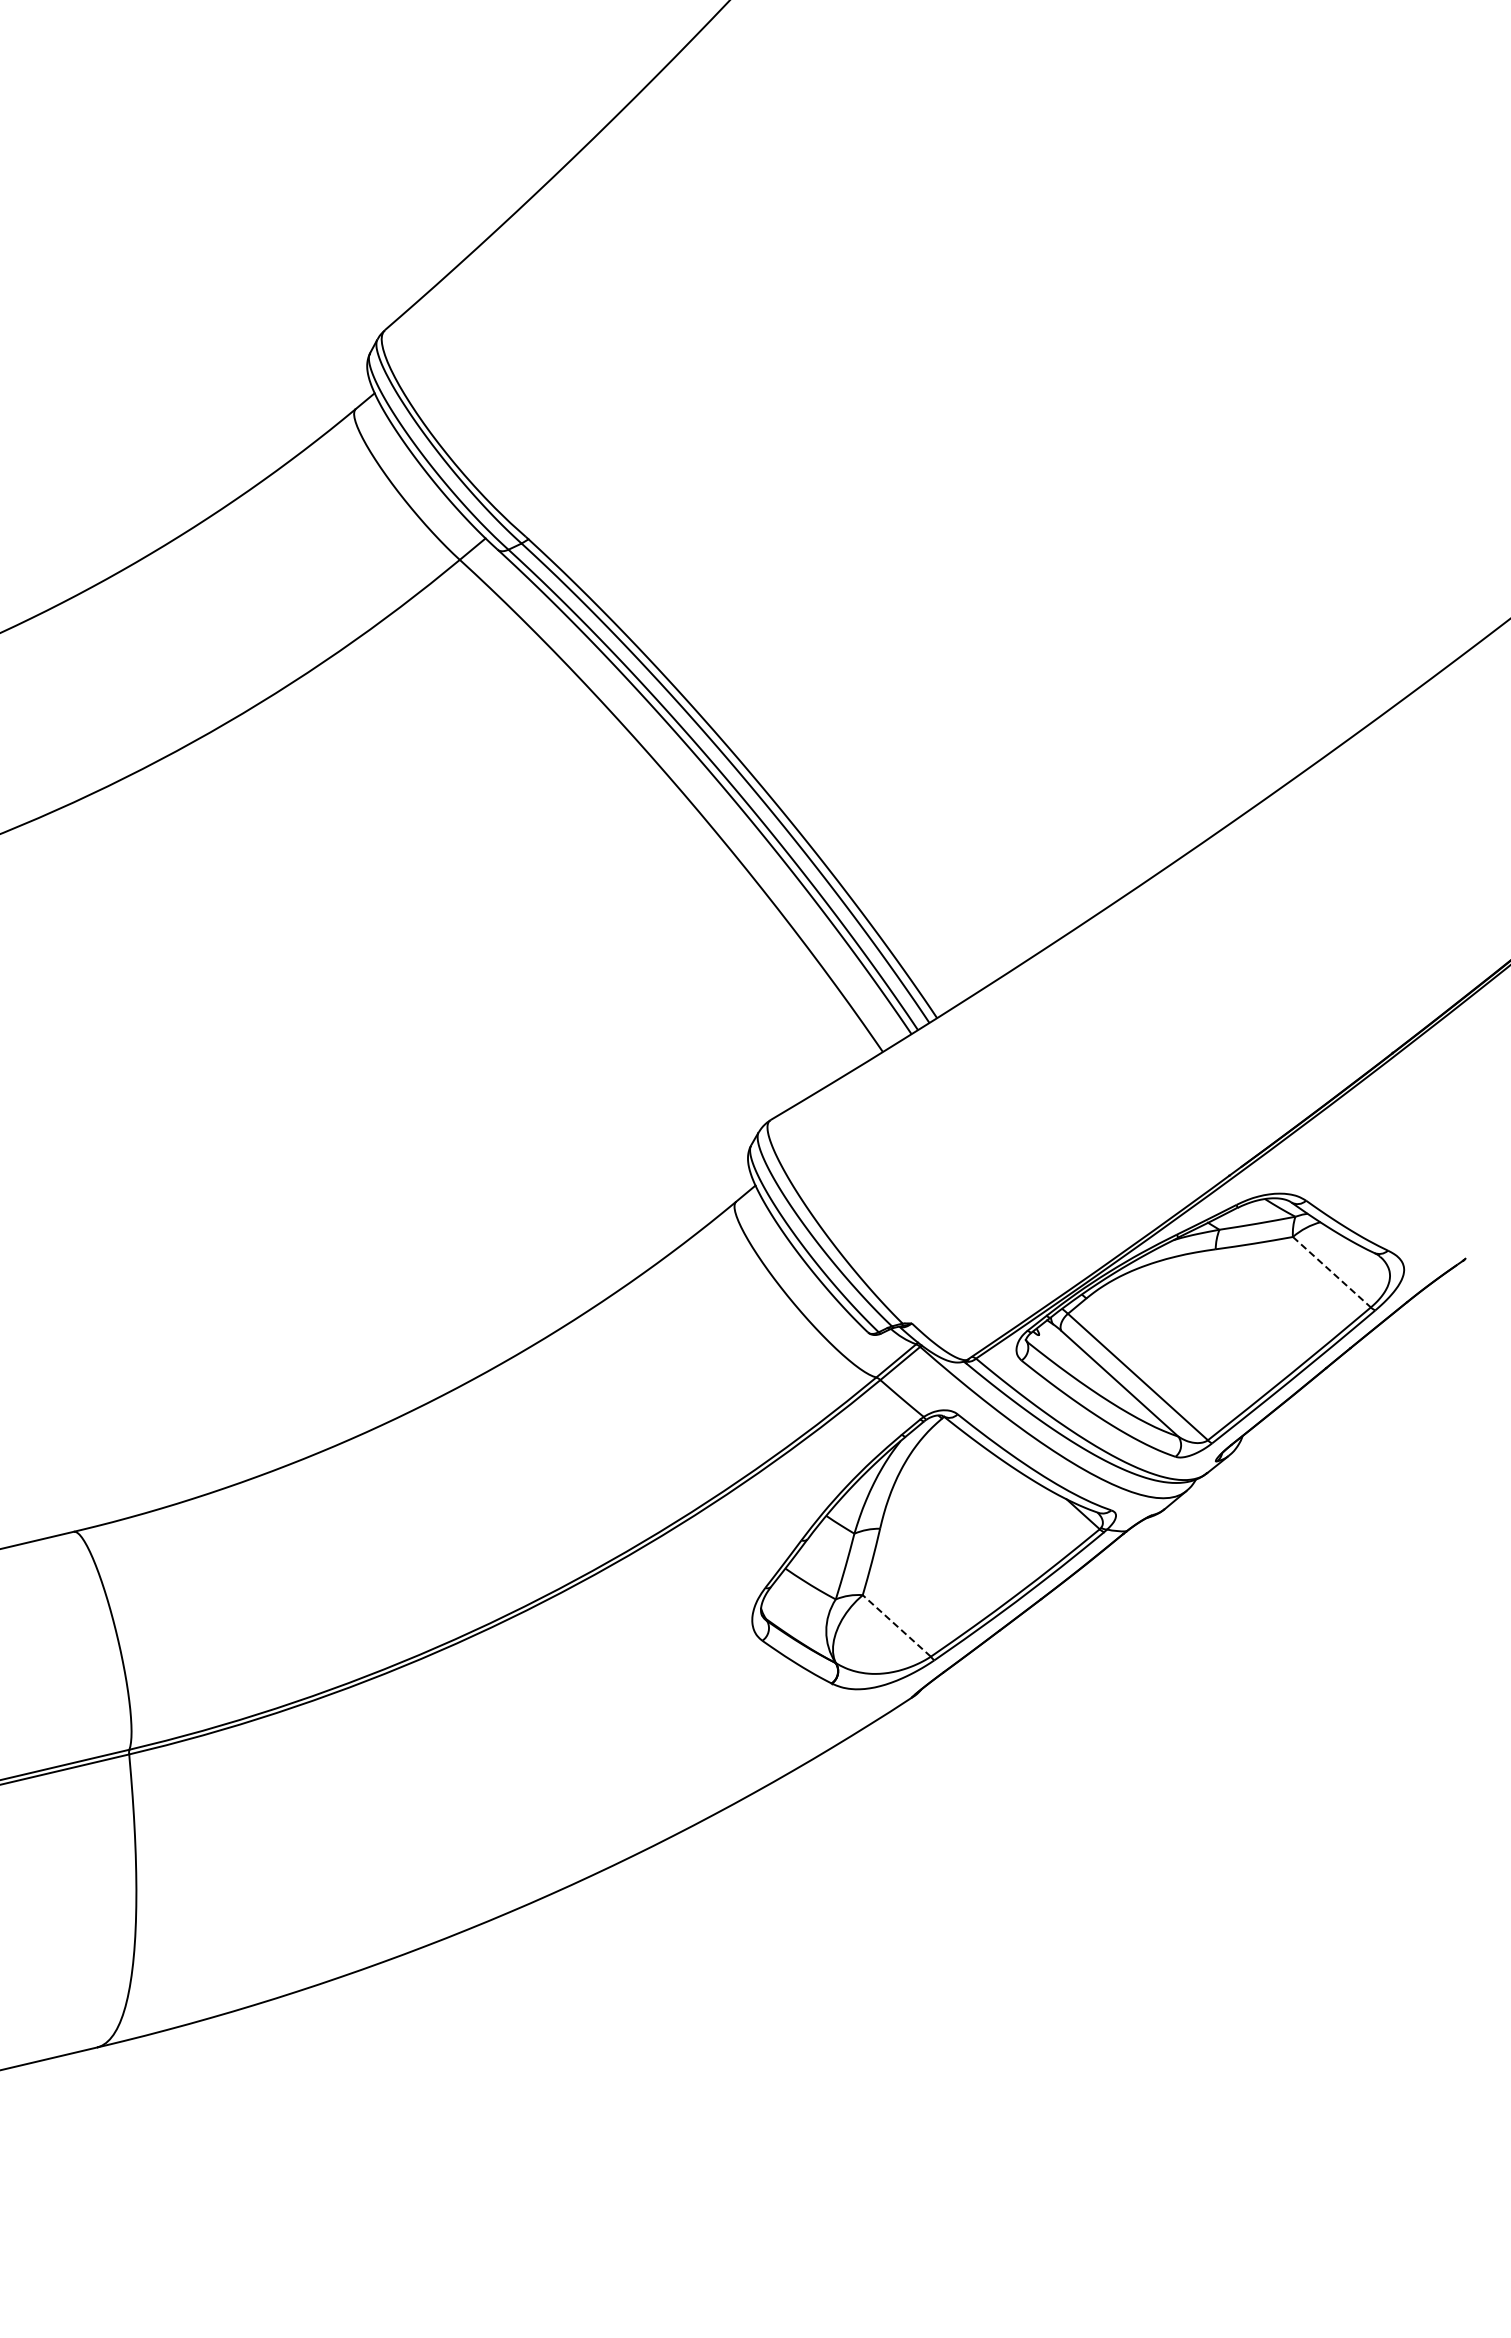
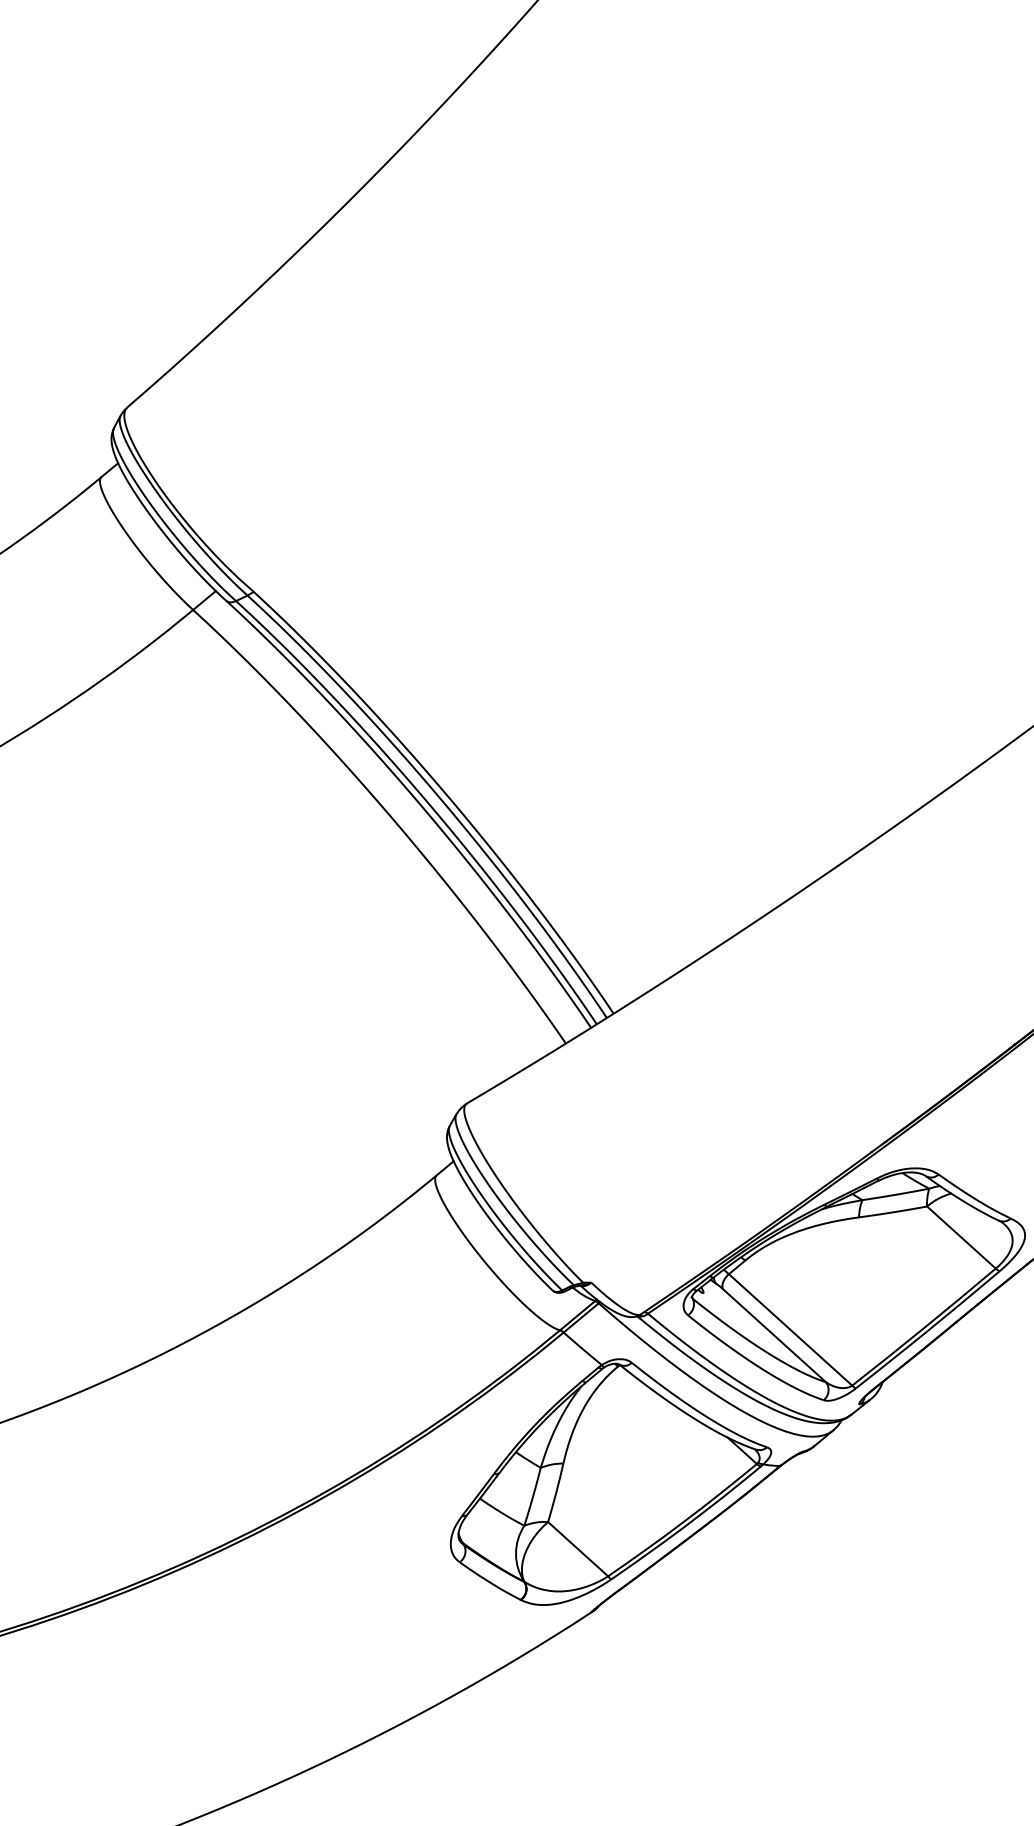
line: (1331, 1272) -> (961, 1237), dashed -> solid
line: (896, 1625) -> (577, 1548), dashed -> solid

